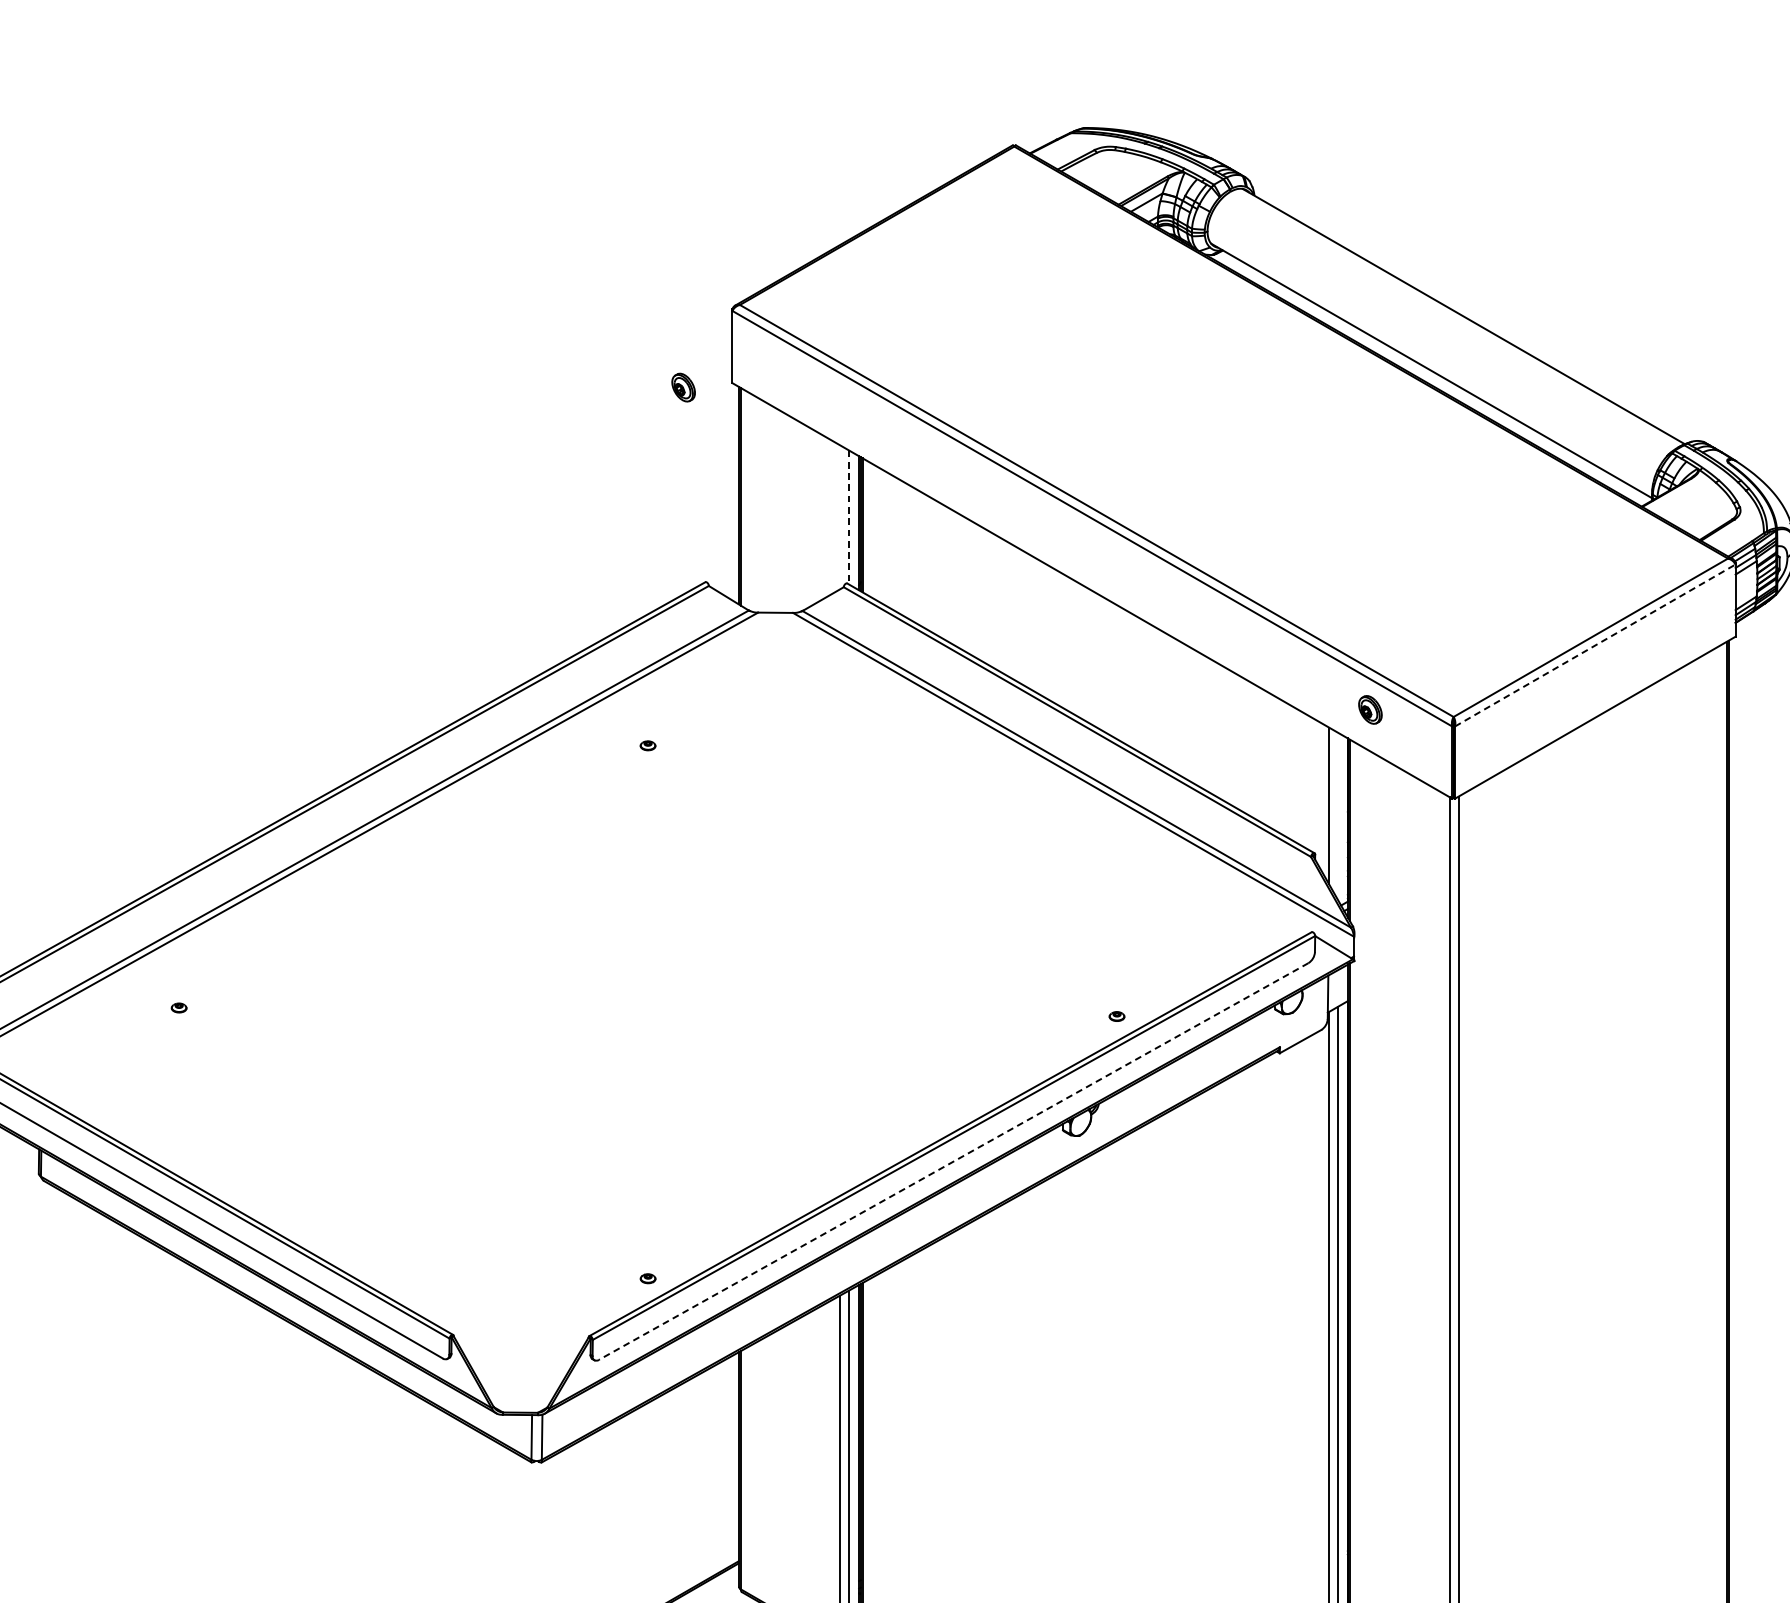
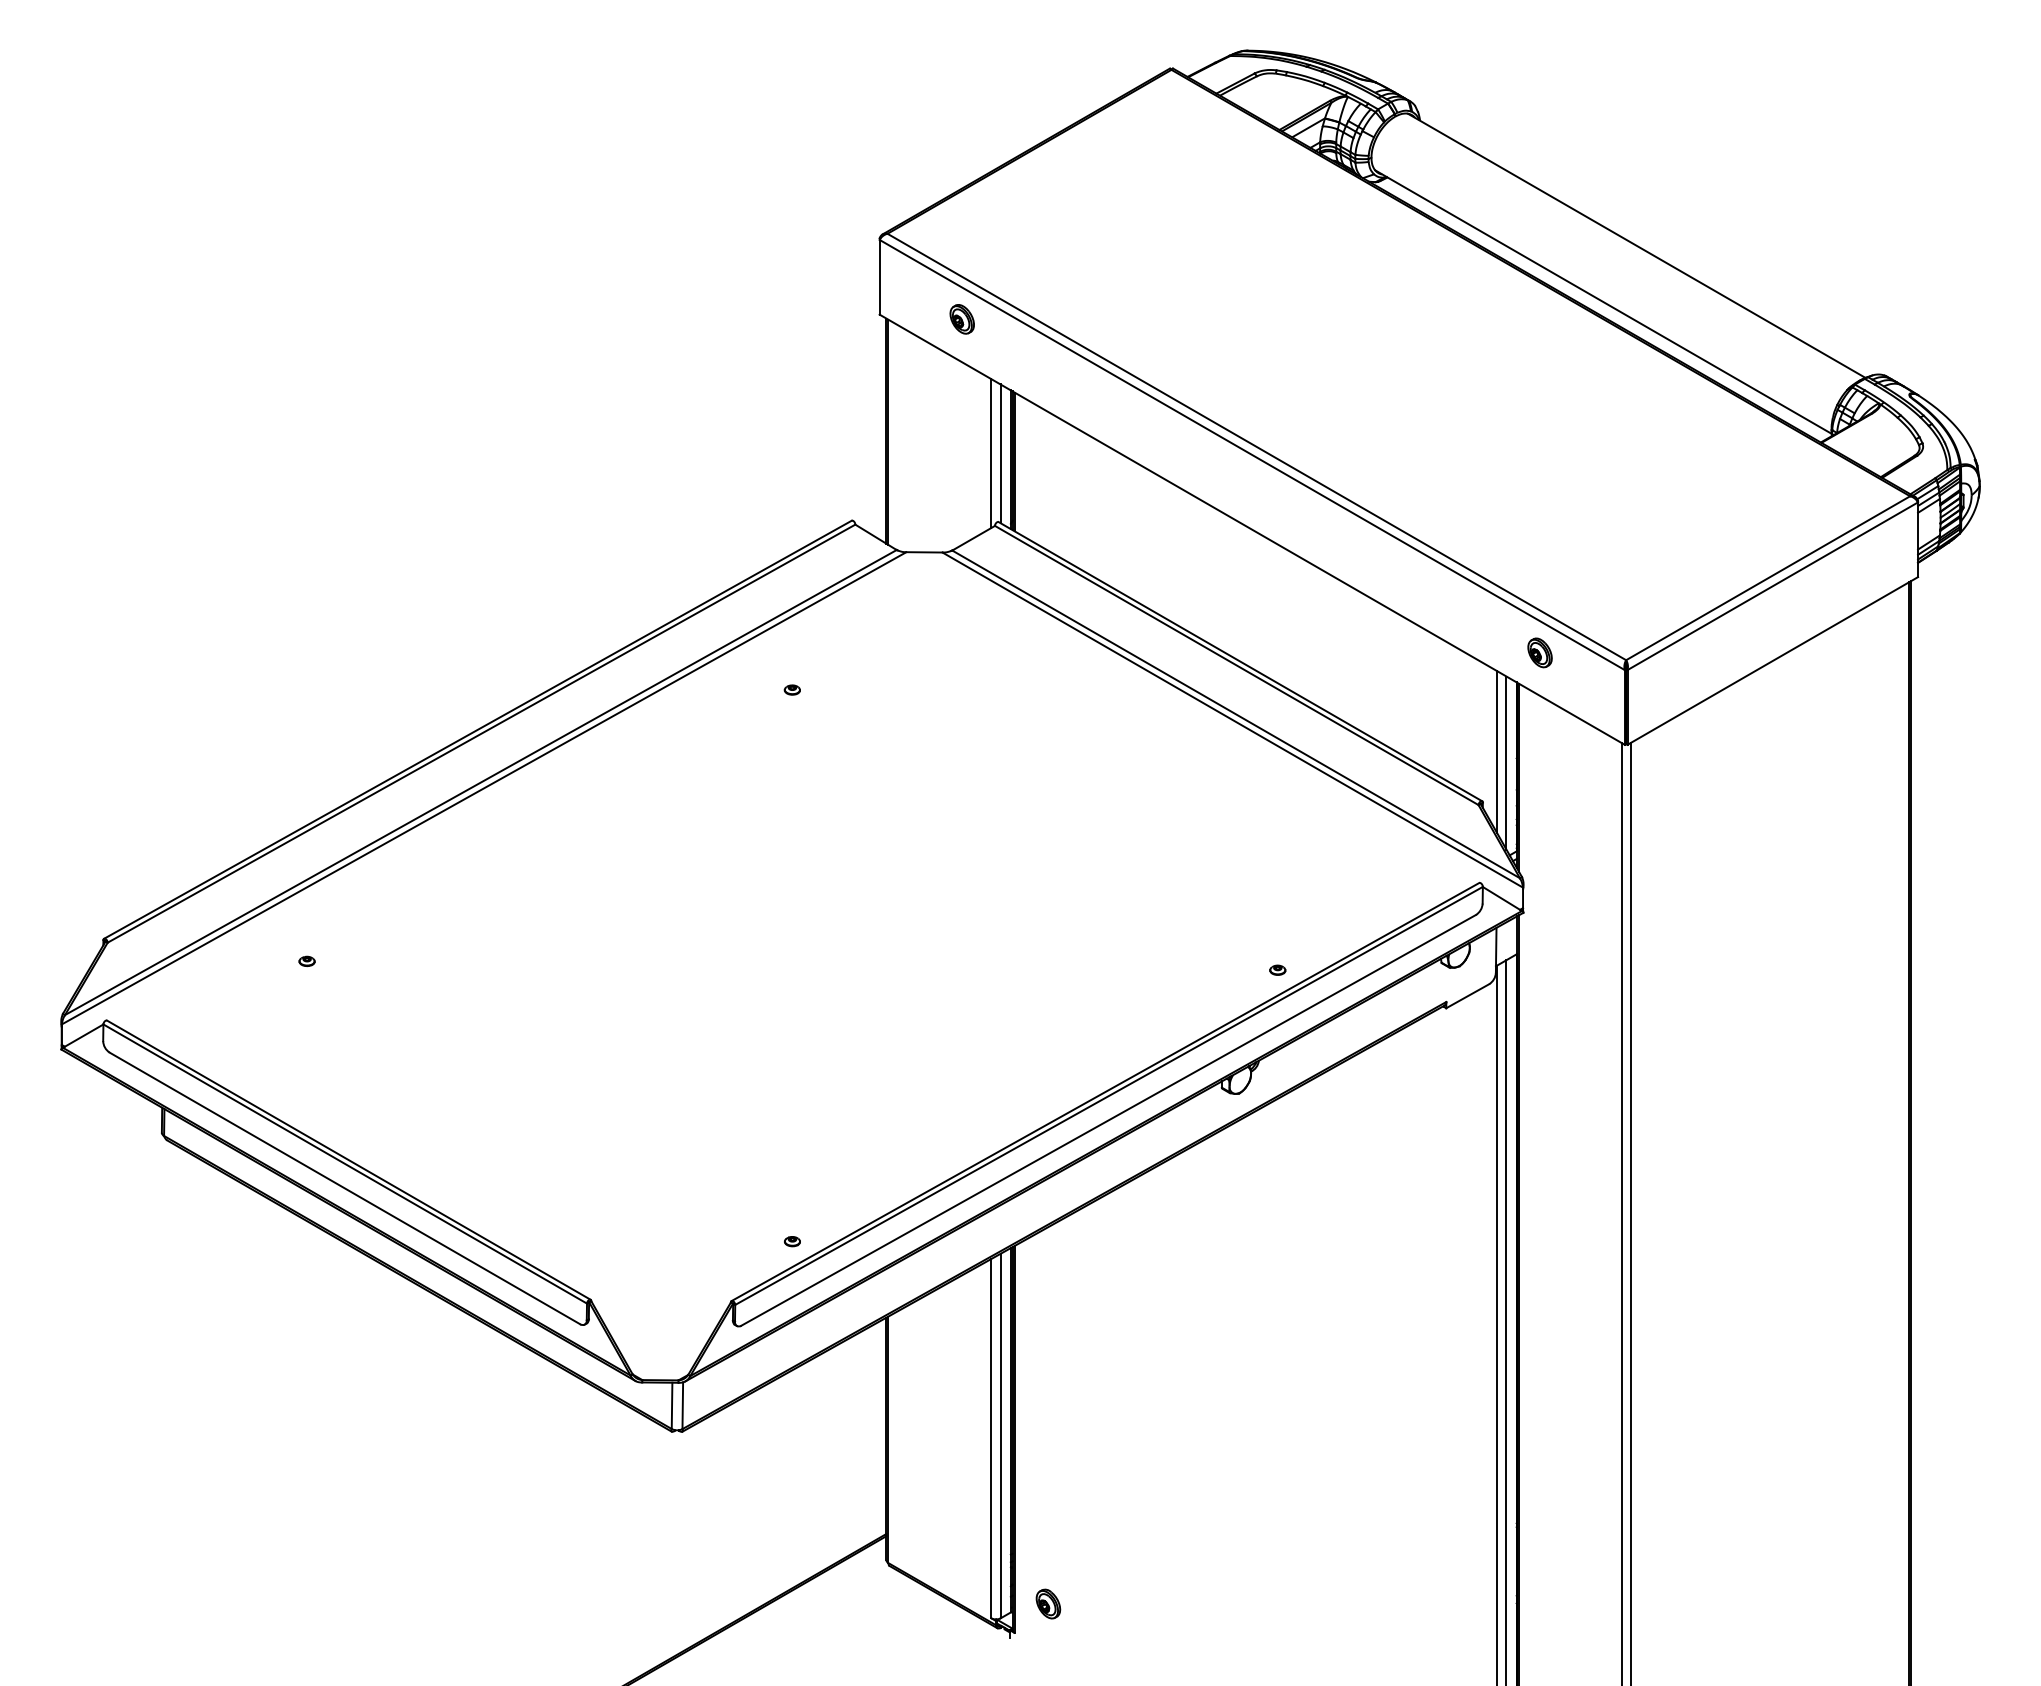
part: (682, 387) -> (961, 319), moved
line: (840, 517) -> (991, 453), added
line: (849, 518) -> (1000, 454), dashed -> solid
line: (1595, 645) -> (1772, 586), dashed -> solid
line: (1338, 815) -> (1506, 762), added
line: (953, 1161) -> (1108, 1120), dashed -> solid

